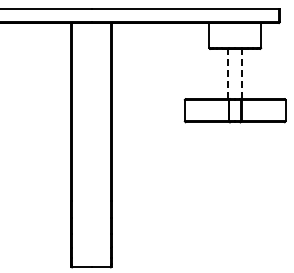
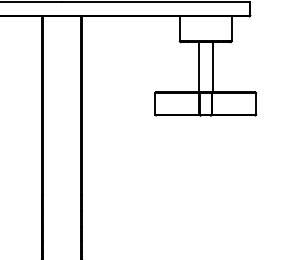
line: (228, 73) -> (199, 66), dashed -> solid
line: (242, 73) -> (213, 66), dashed -> solid

